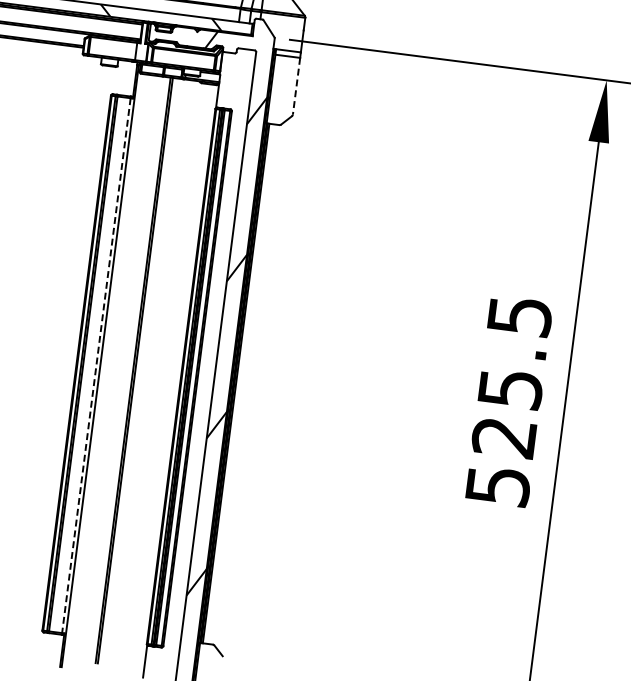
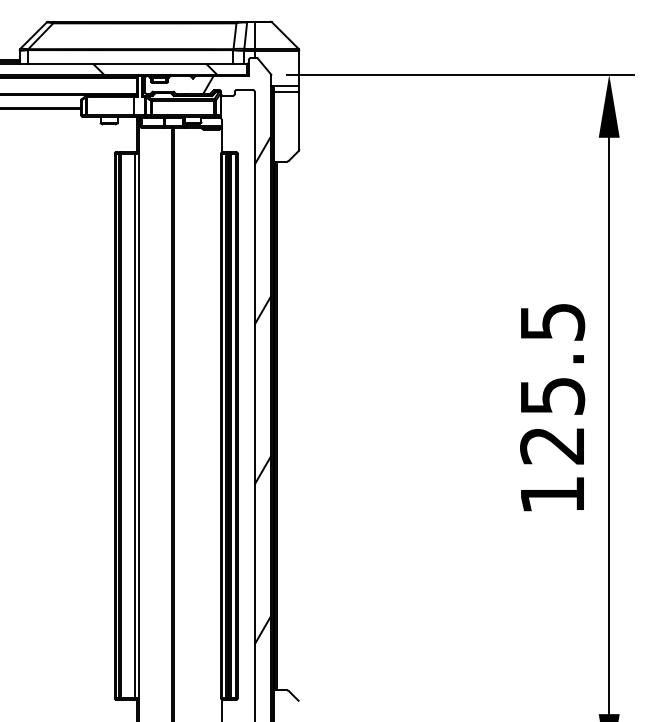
line: (296, 86) -> (299, 120), dashed -> solid
line: (96, 366) -> (134, 426), dashed -> solid
text: (499, 486) -> (553, 495), 525.5 -> 125.5

